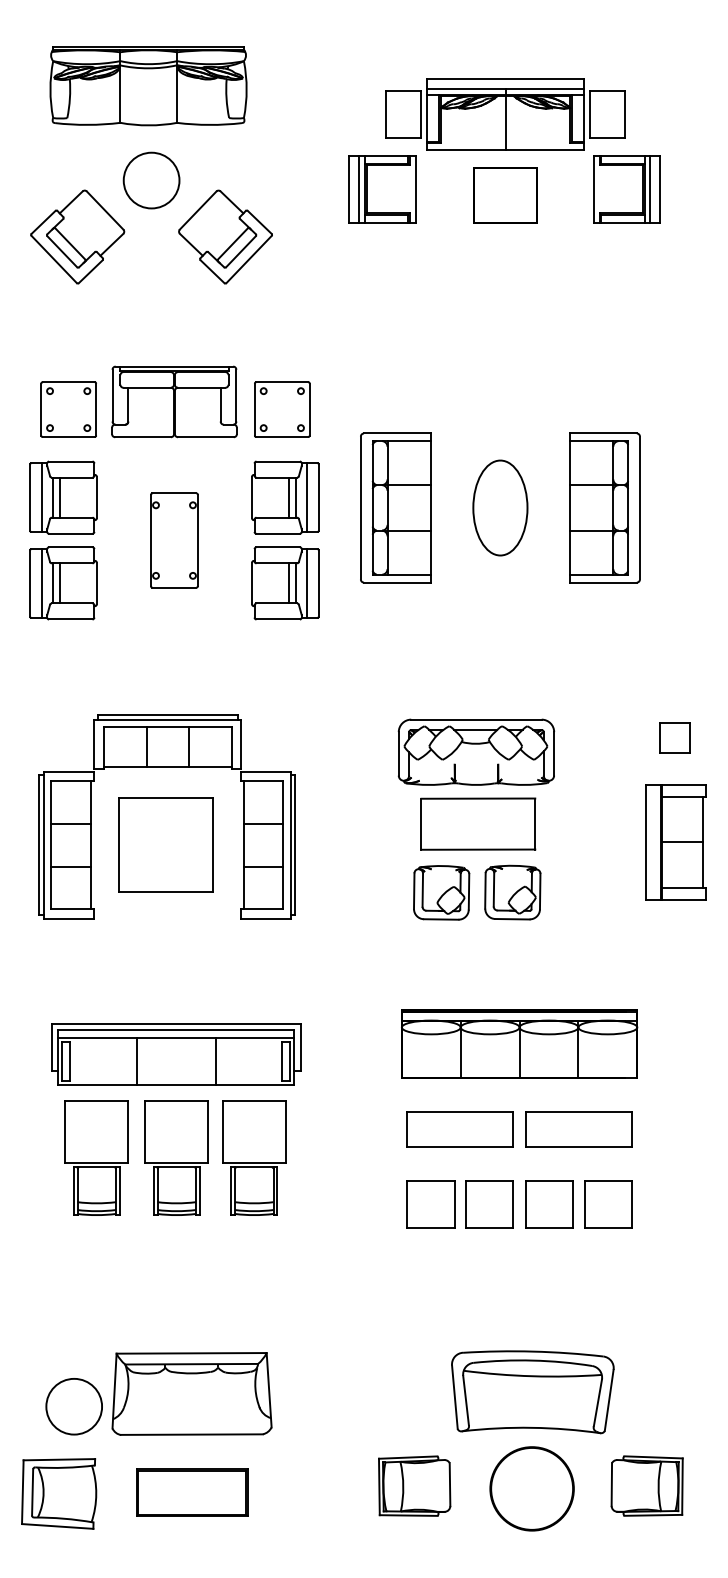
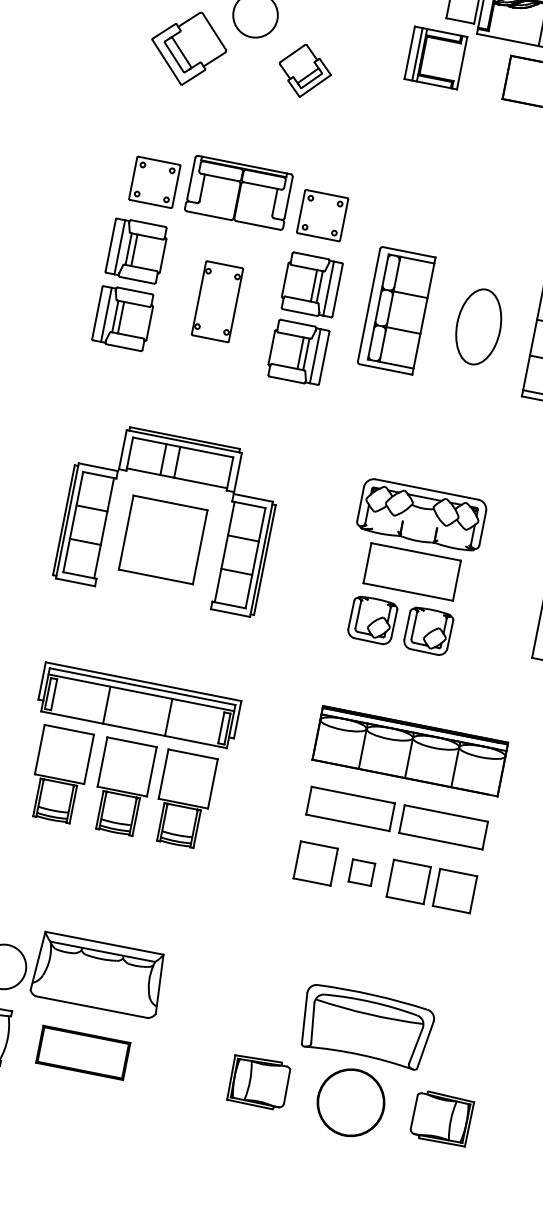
part: (225, 236) -> (304, 70), size x0.7
line: (189, 746) -> (177, 462), moved
part: (489, 1204) -> (361, 872), size x0.6

